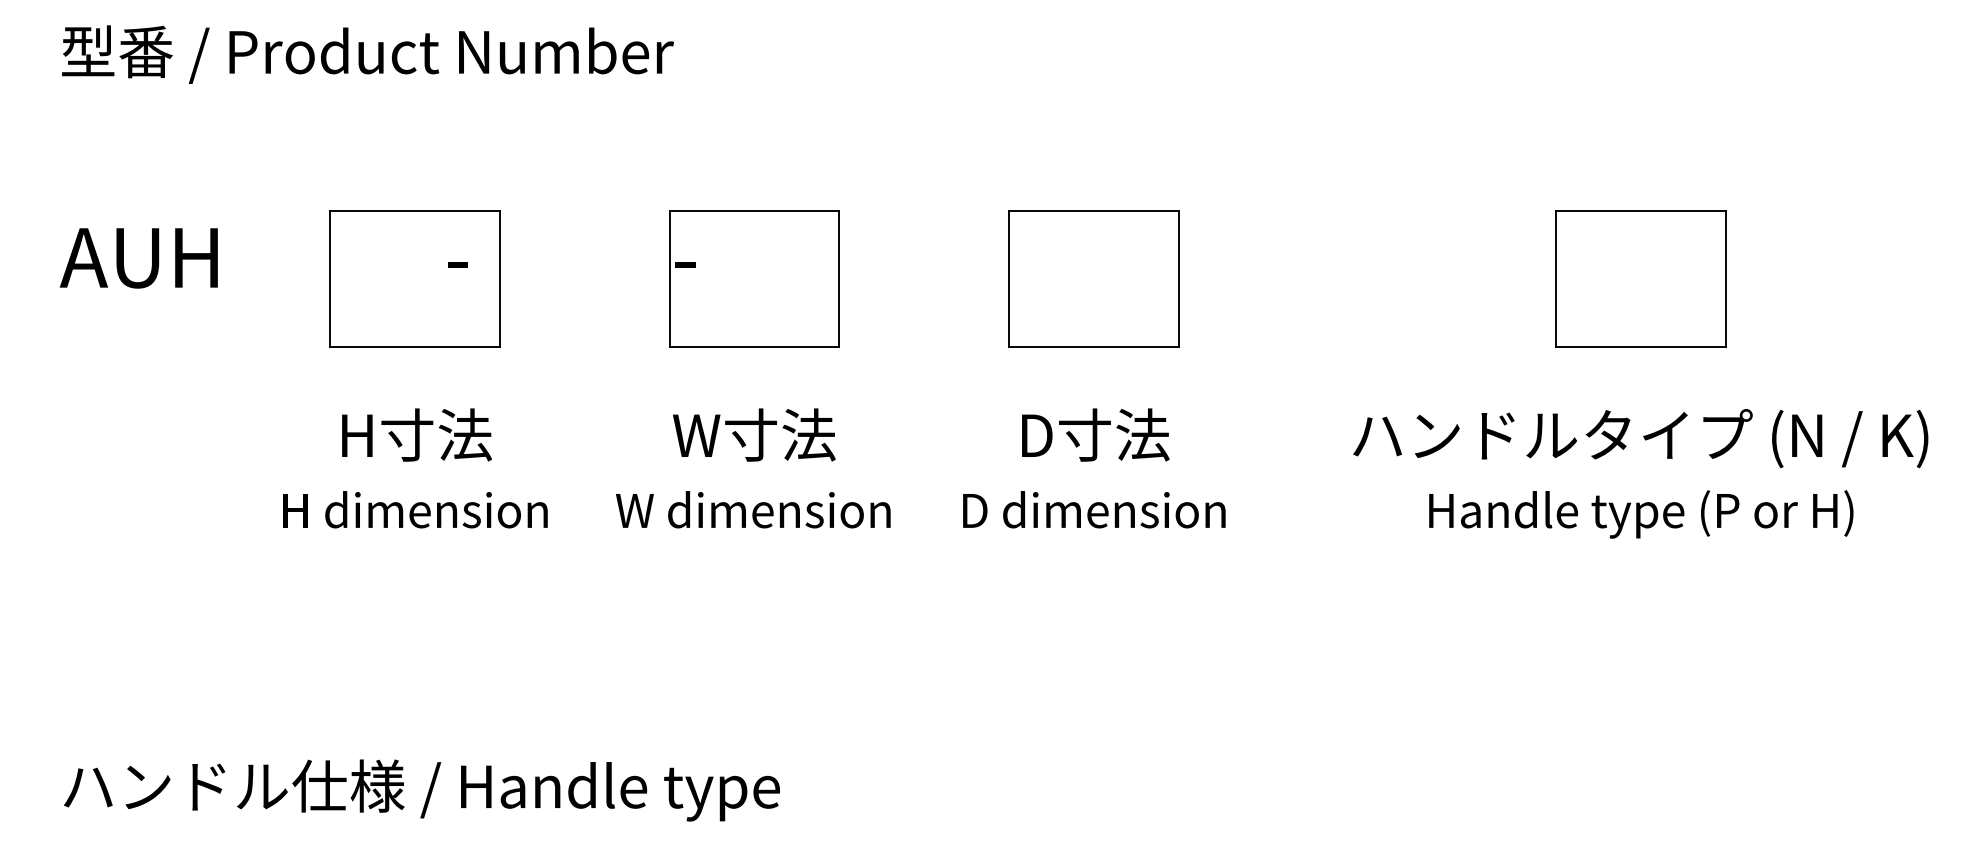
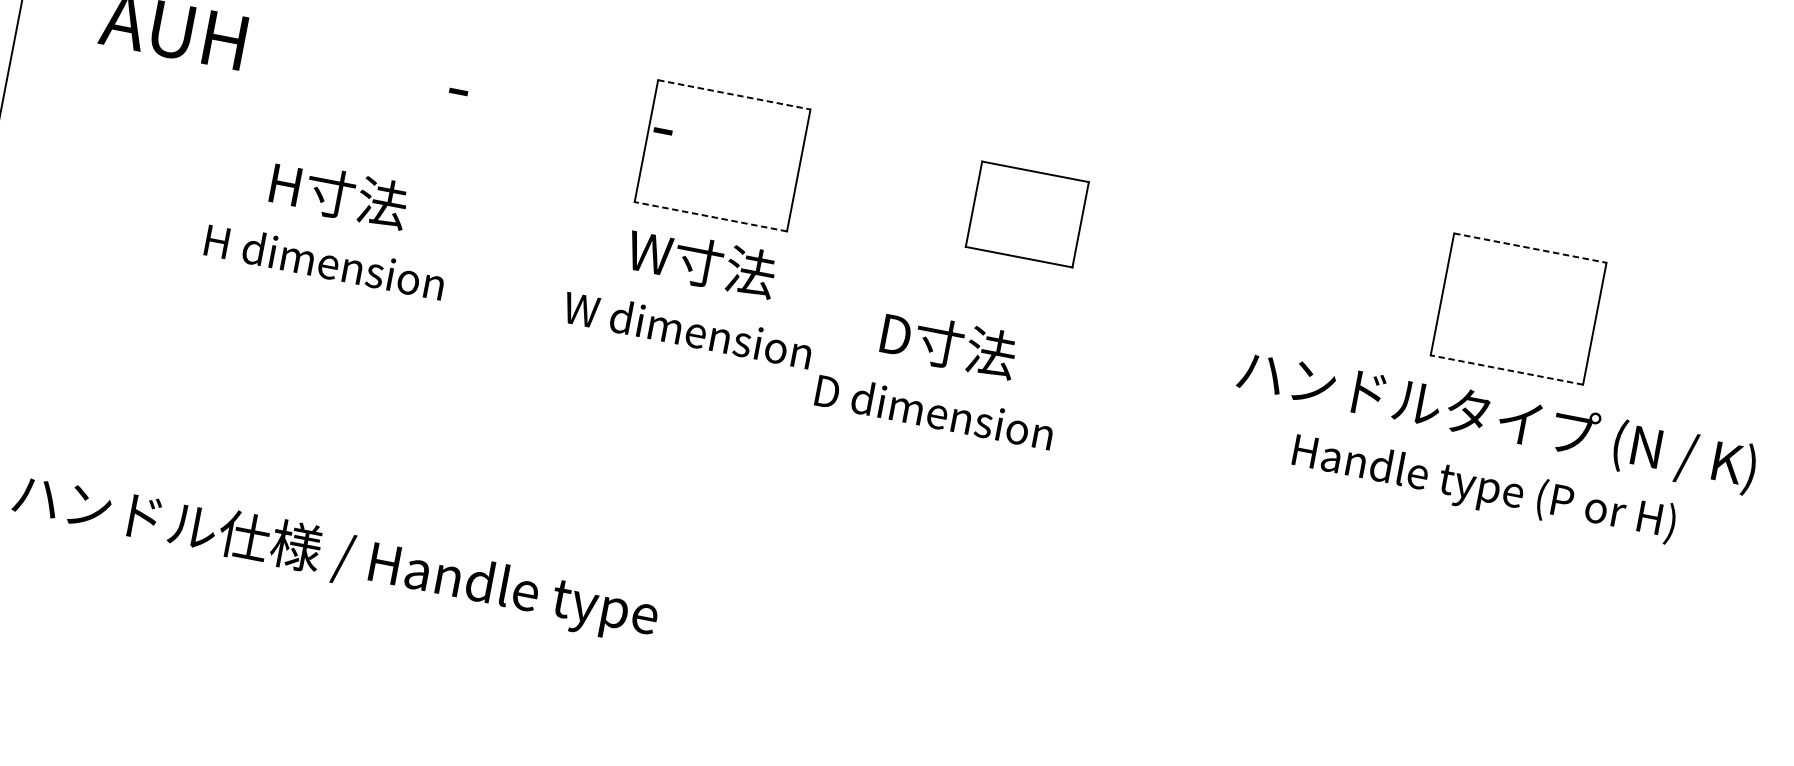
line: (754, 210) -> (734, 94), solid -> dashed
line: (1641, 210) -> (1530, 247), solid -> dashed
part: (414, 278) -> (417, 96), removed
part: (1093, 278) -> (1026, 214), size x0.7
line: (754, 346) -> (710, 216), solid -> dashed
line: (1641, 346) -> (1507, 369), solid -> dashed
text: (415, 468) -> (332, 224), moved
text: (753, 468) -> (695, 292), moved
text: (1094, 468) -> (942, 374), moved
text: (1640, 473) -> (1490, 452), moved

